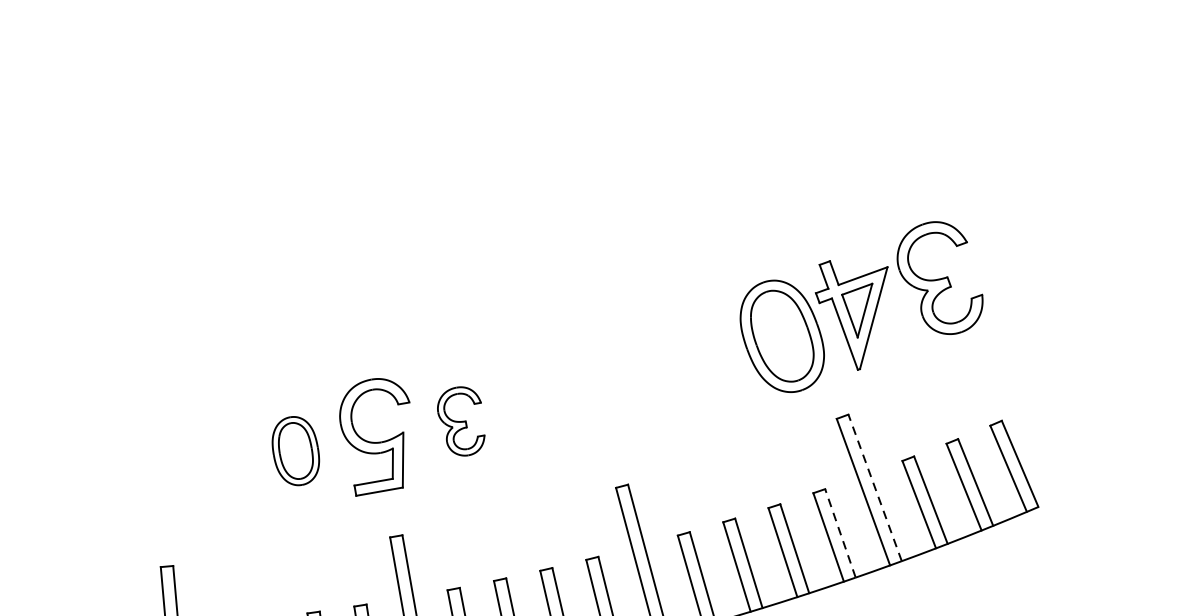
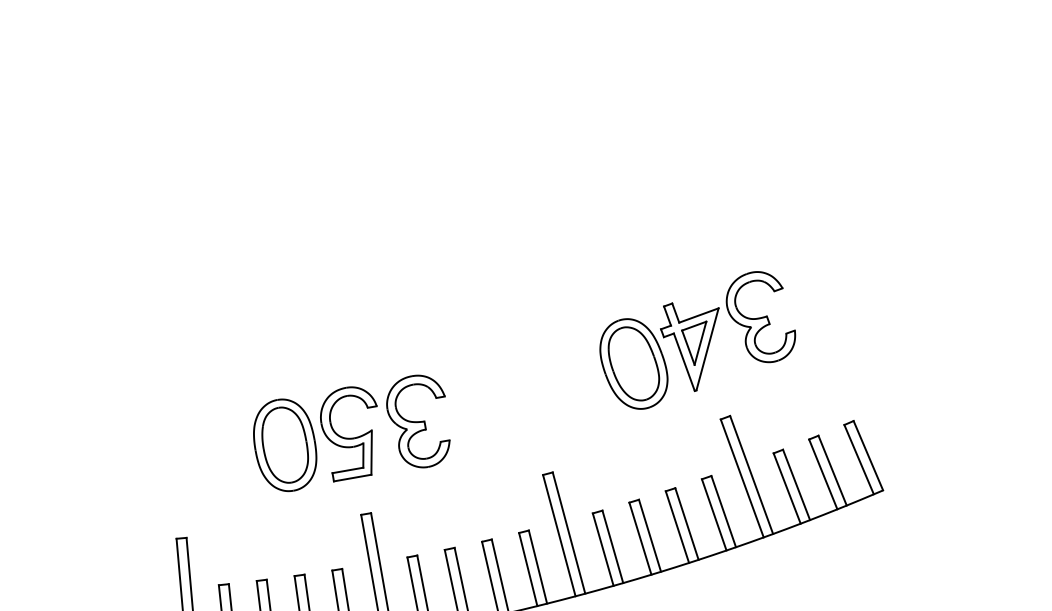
part: (861, 307) -> (697, 340), moved
part: (461, 421) -> (418, 421), size x1.67
part: (296, 451) -> (285, 445), size x1.67
line: (874, 487) -> (751, 474), dashed -> solid
line: (840, 533) -> (723, 511), dashed -> solid

